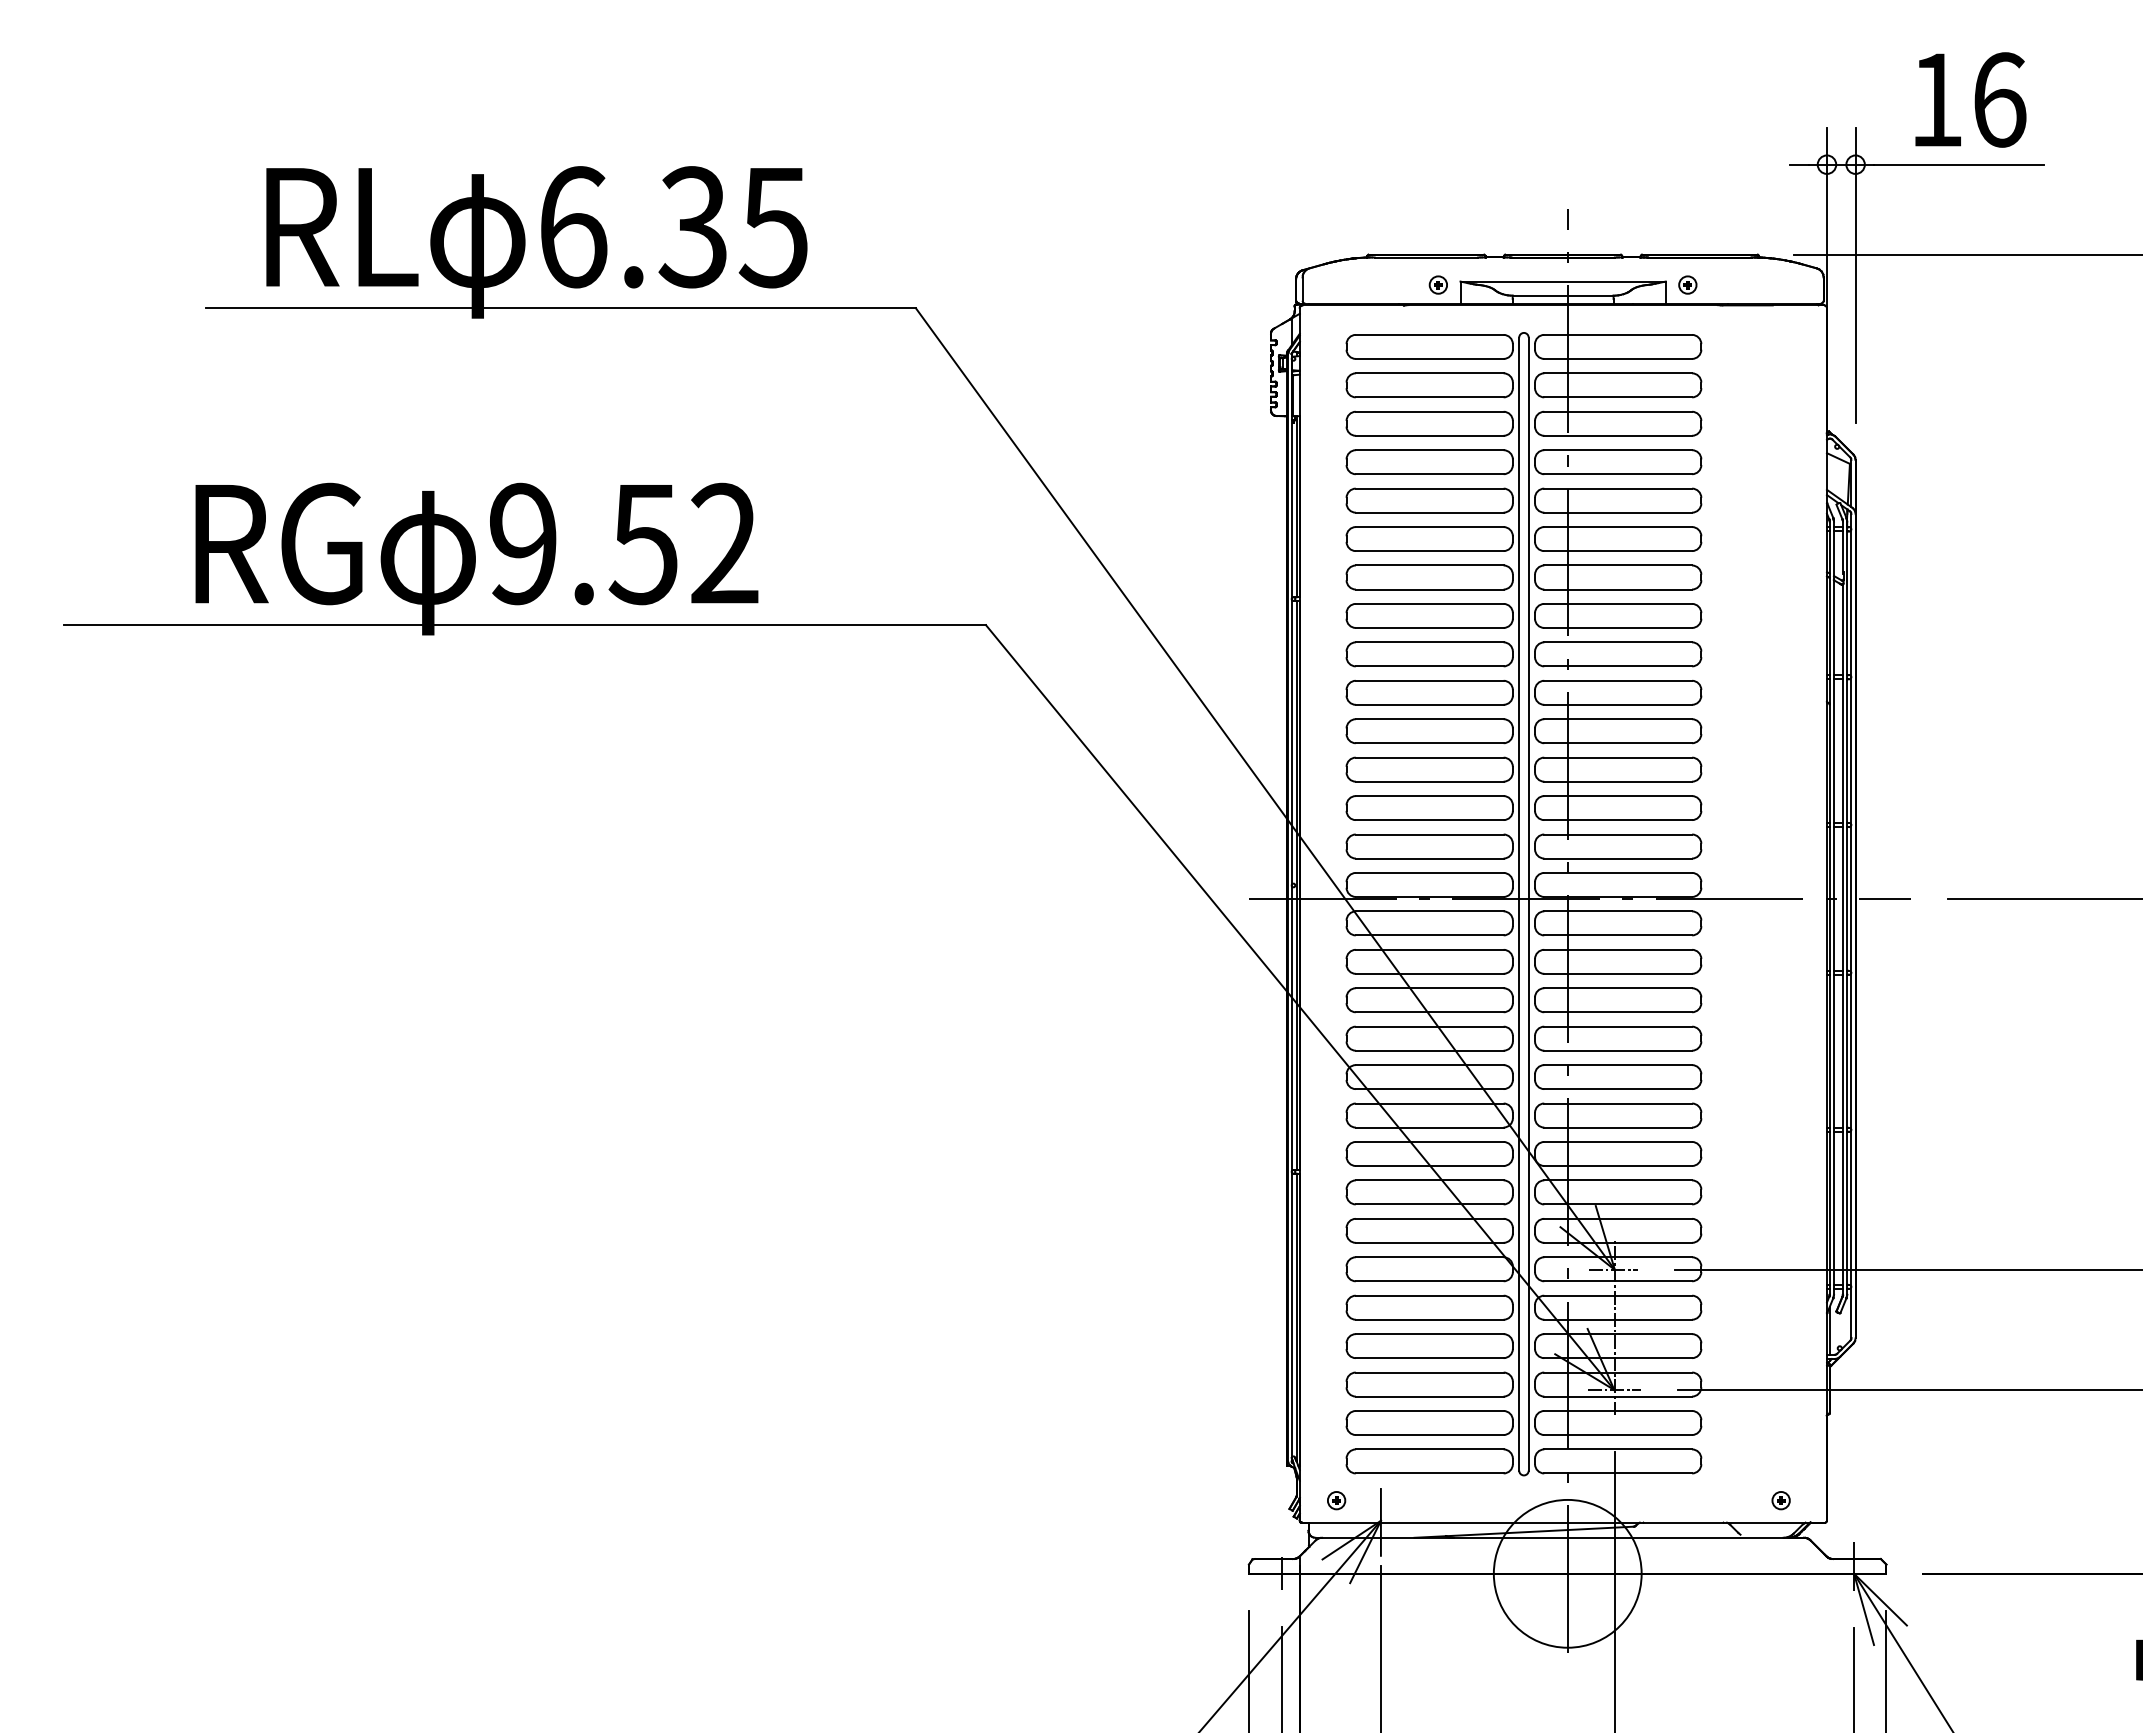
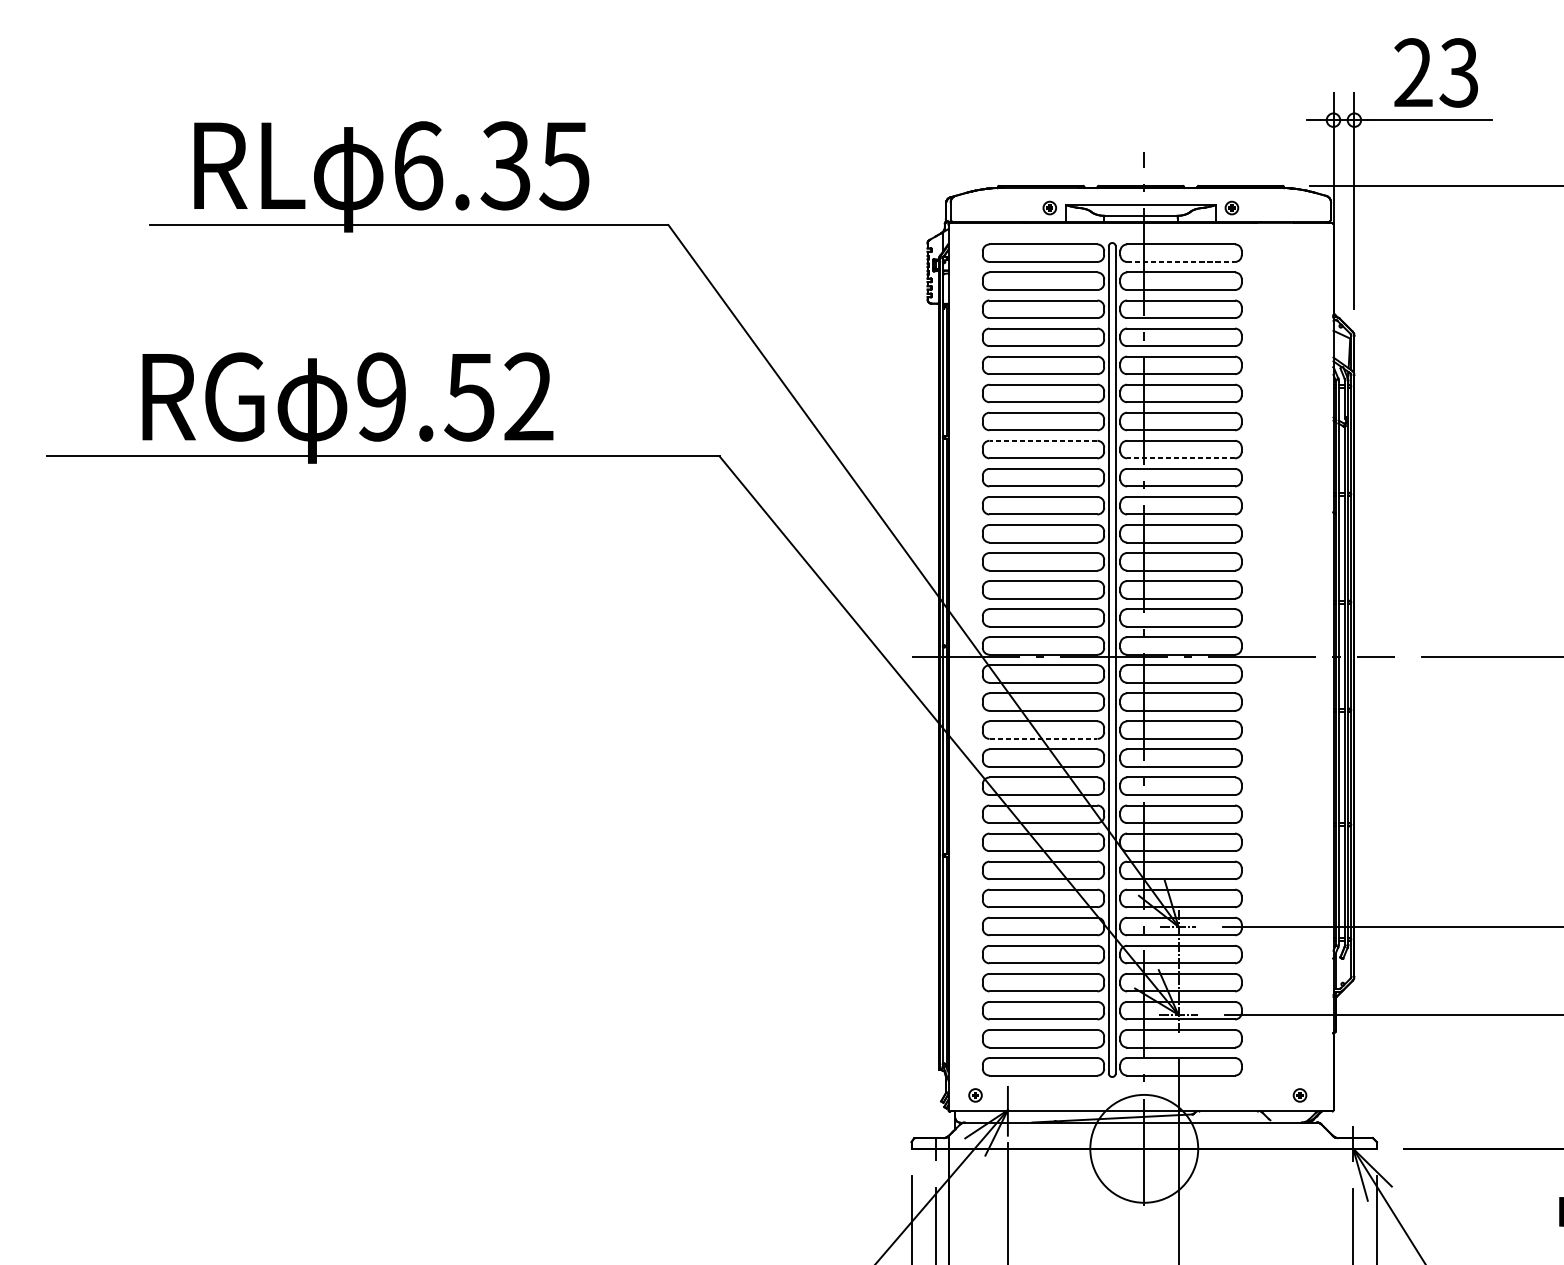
text: (1968, 99) -> (1436, 72), 16 -> 23
line: (1618, 358) -> (1181, 261), solid -> dashed
line: (1429, 603) -> (1043, 440), solid -> dashed
line: (1618, 627) -> (1181, 458), solid -> dashed
line: (1429, 1012) -> (1043, 739), solid -> dashed

